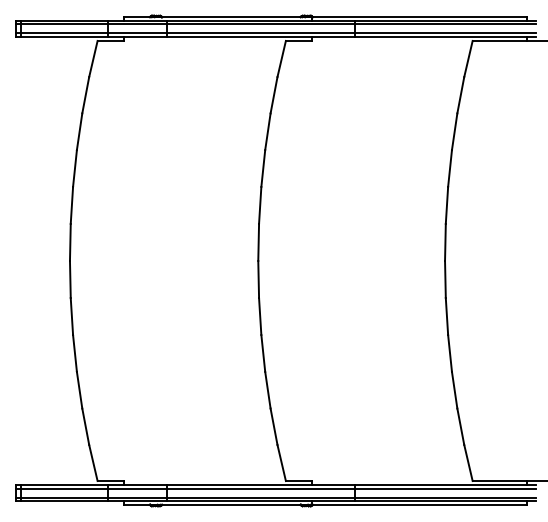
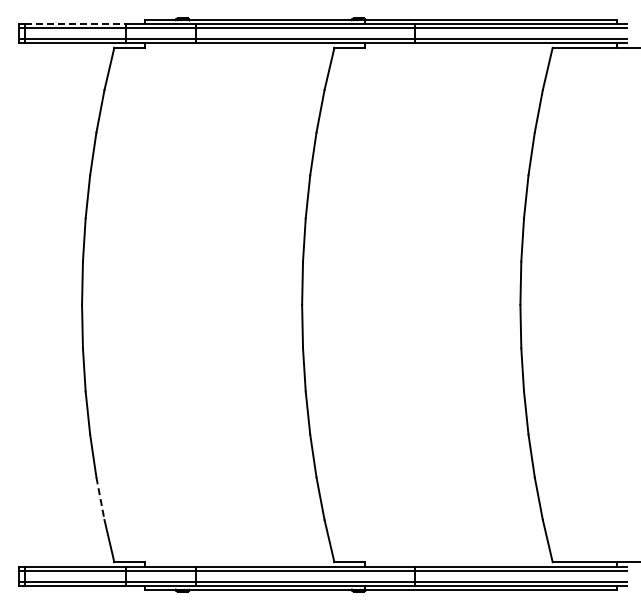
line: (64, 20) -> (75, 23), solid -> dashed
line: (85, 426) -> (100, 498), solid -> dashed

